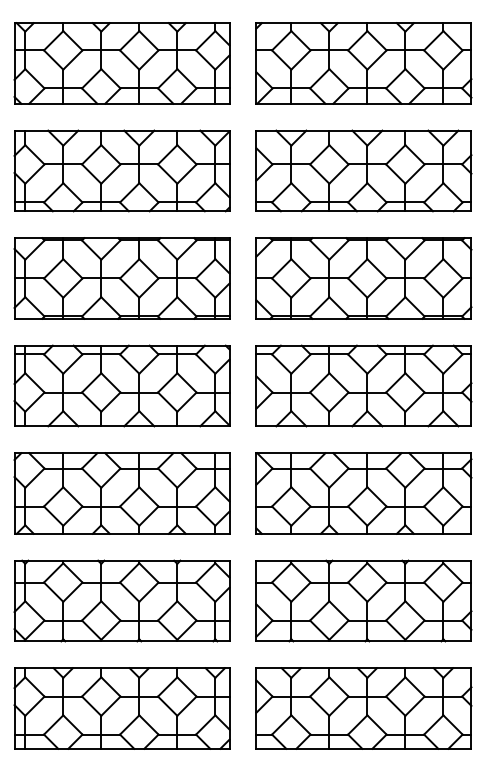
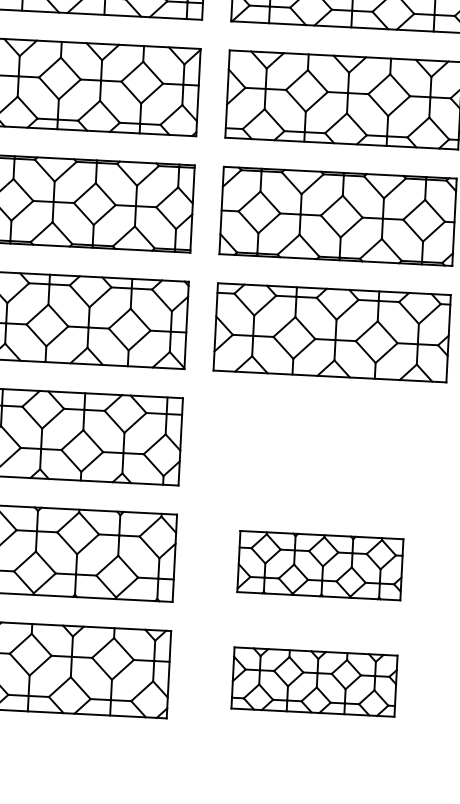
part: (363, 493) -> (325, 449), removed
part: (363, 600) -> (319, 565), size x0.7
part: (363, 708) -> (314, 682), size x0.7

